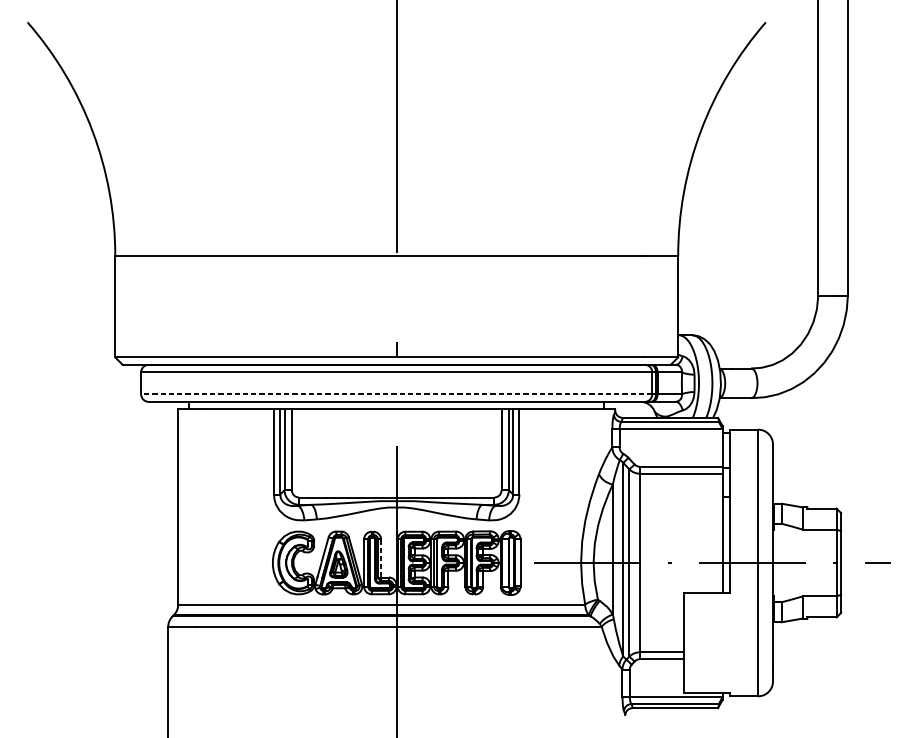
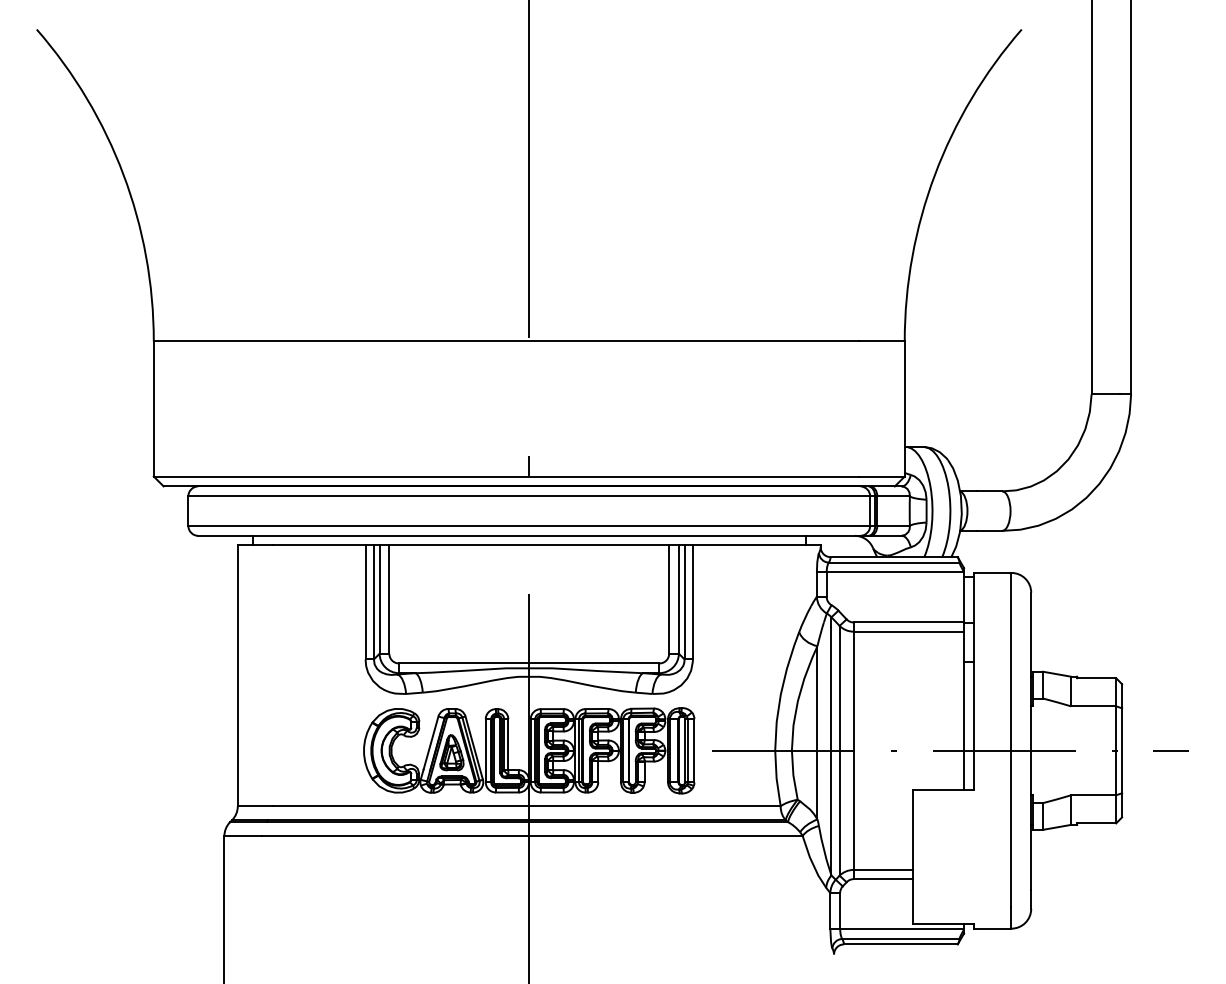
line: (396, 394) -> (529, 525), dashed -> solid
line: (381, 559) -> (508, 745), dashed -> solid

